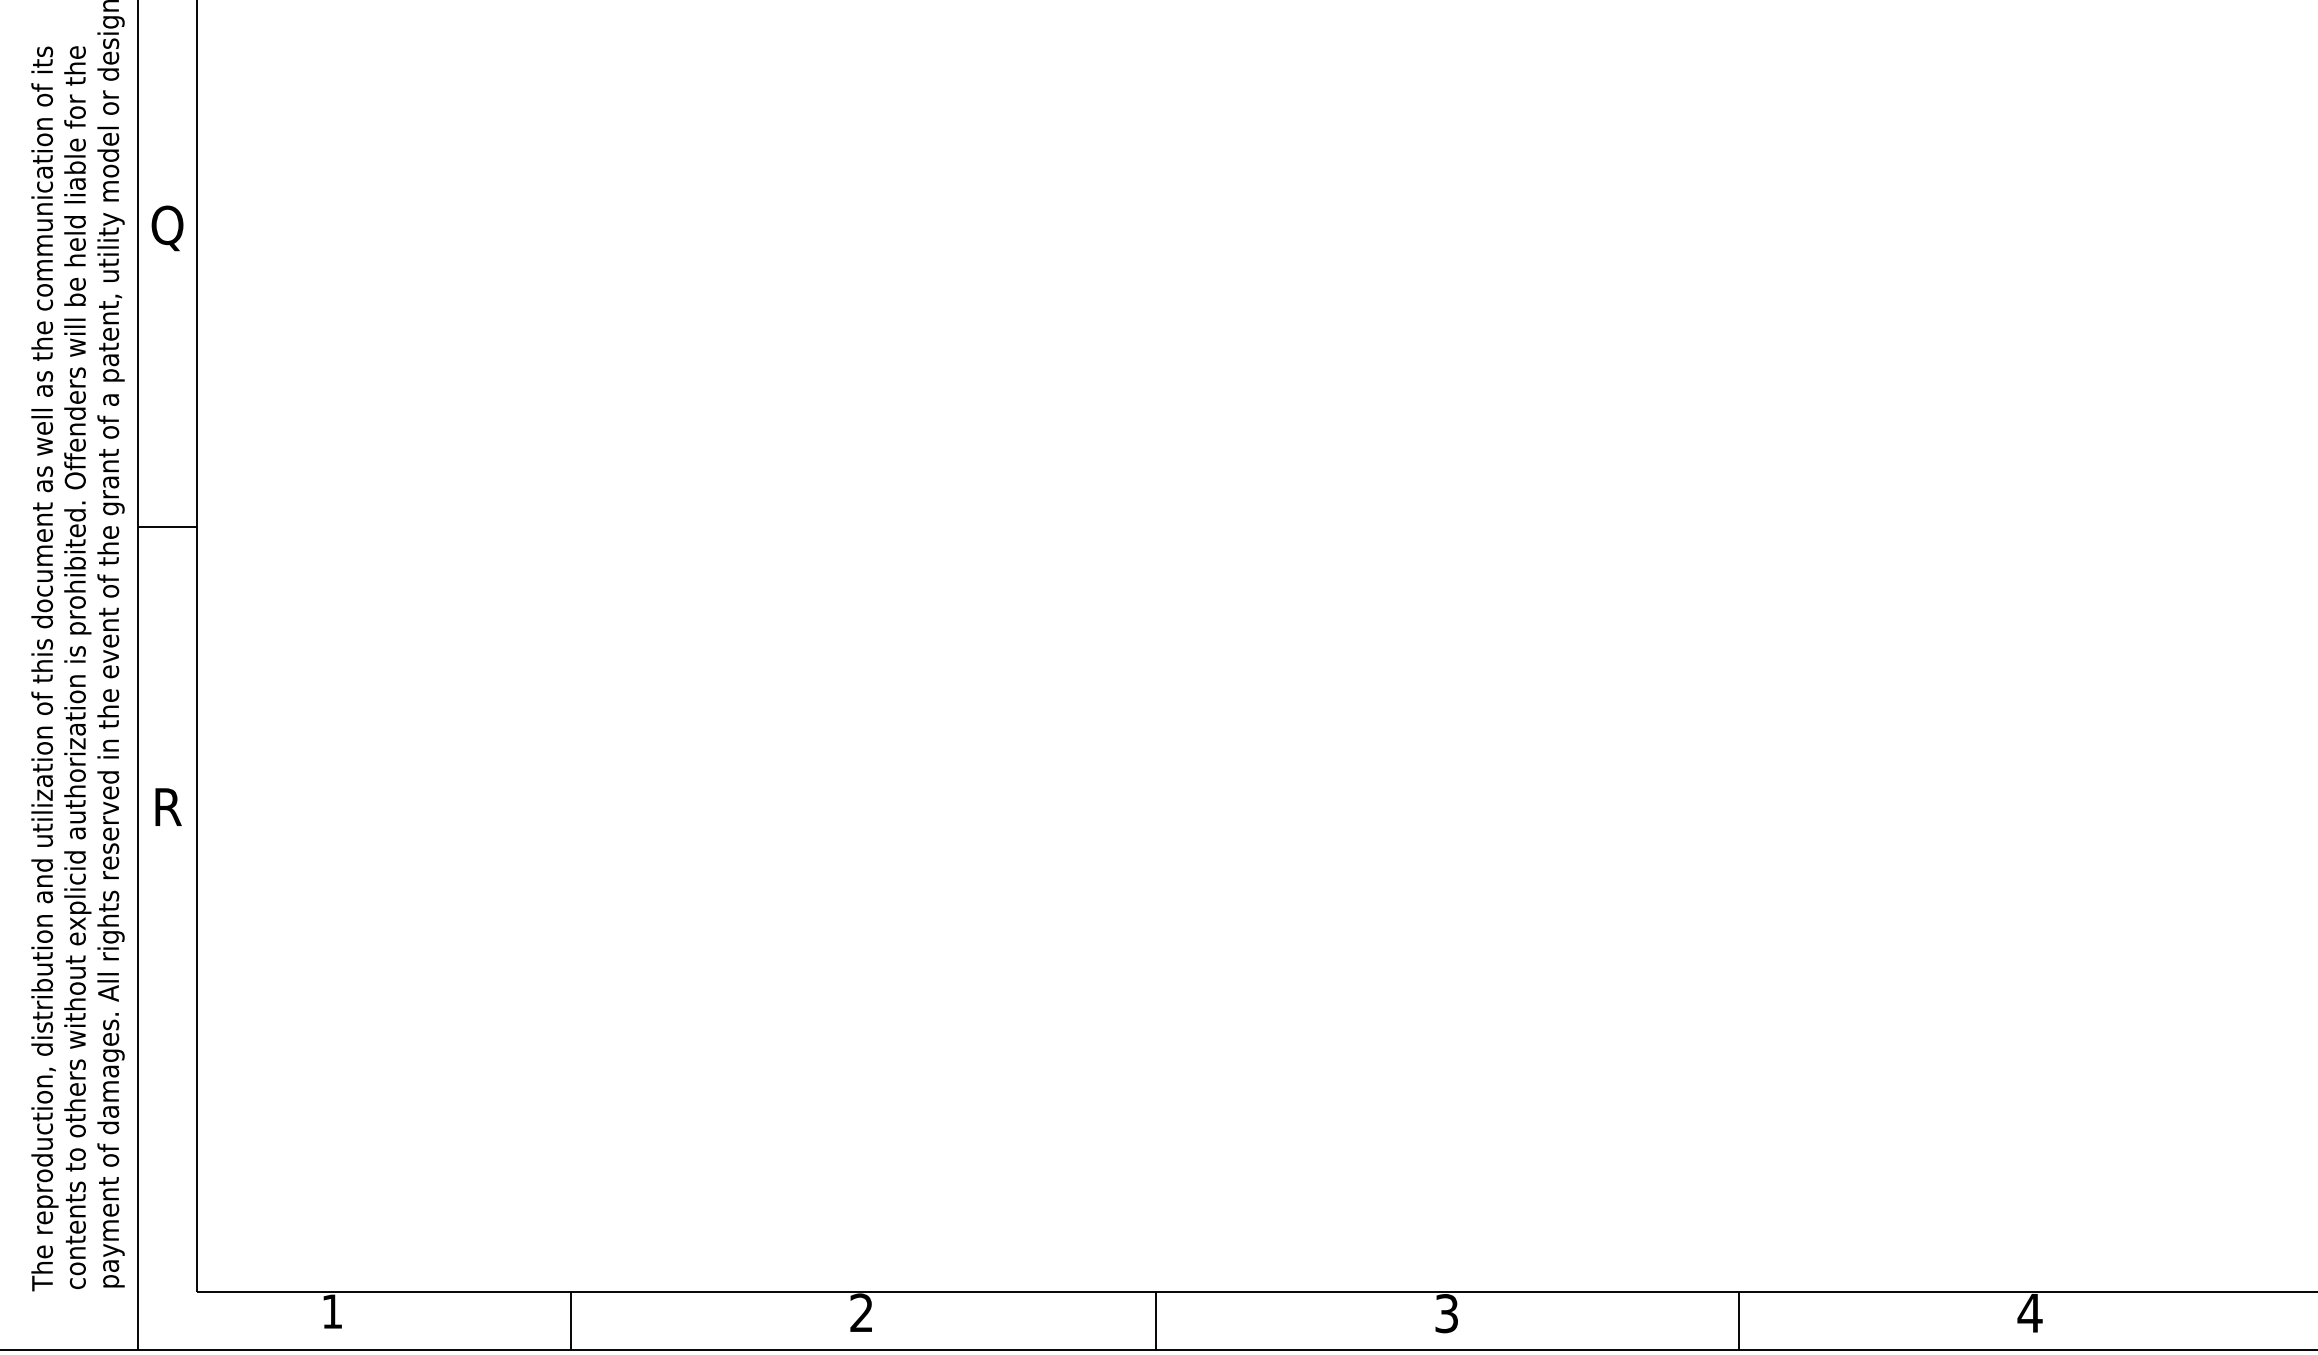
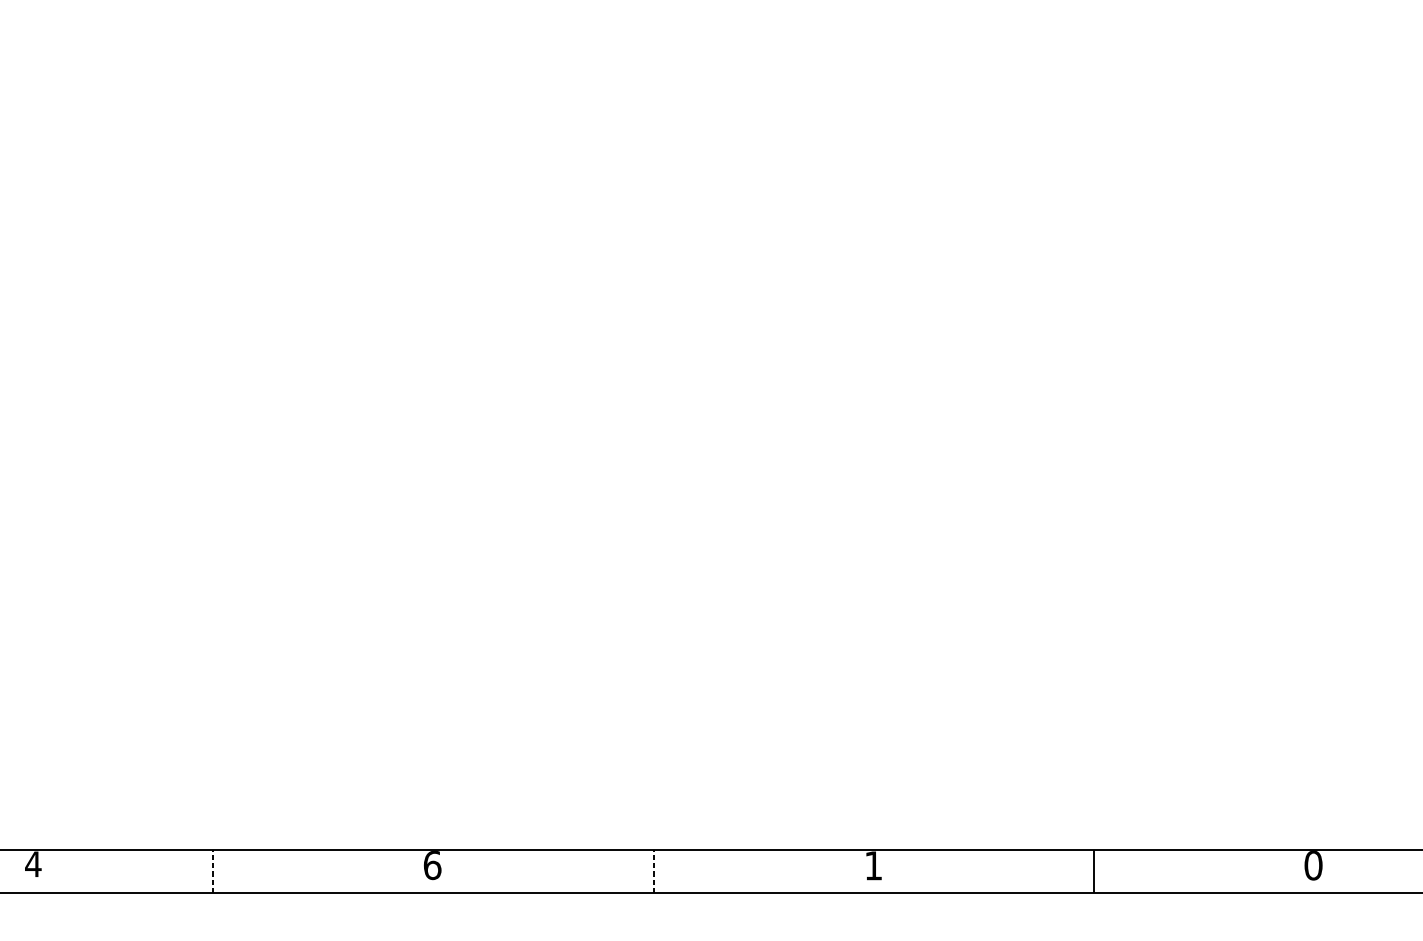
text: (332, 1311) -> (33, 864), 1 -> 4
text: (861, 1312) -> (432, 864), 2 -> 6
text: (1446, 1313) -> (873, 865), 3 -> 1
text: (2029, 1313) -> (1313, 865), 4 -> 0
line: (570, 1320) -> (212, 871), solid -> dashed
line: (1155, 1320) -> (654, 871), solid -> dashed

